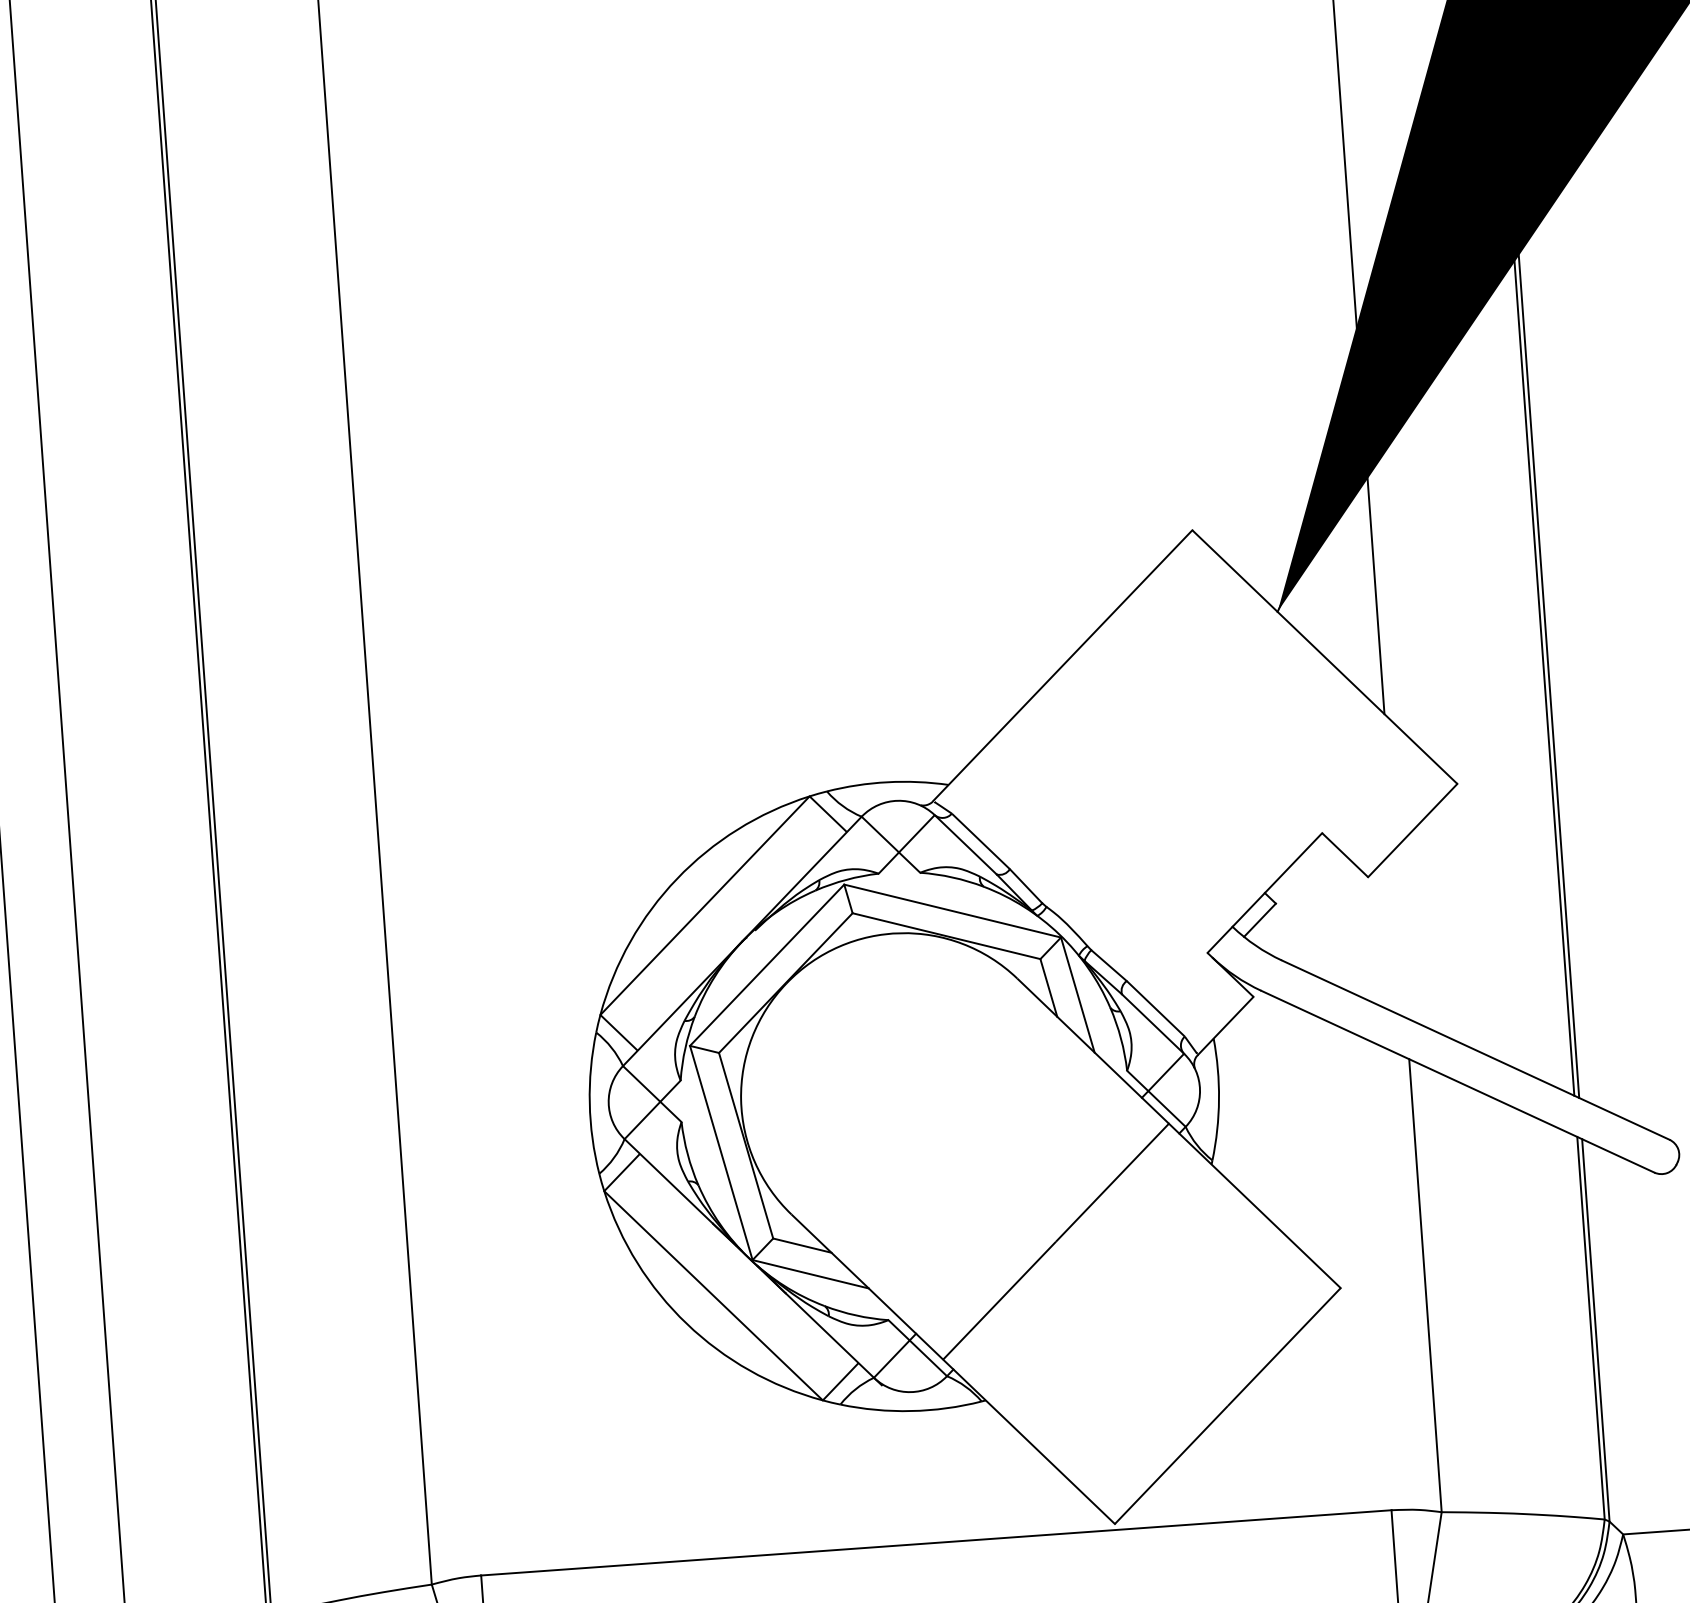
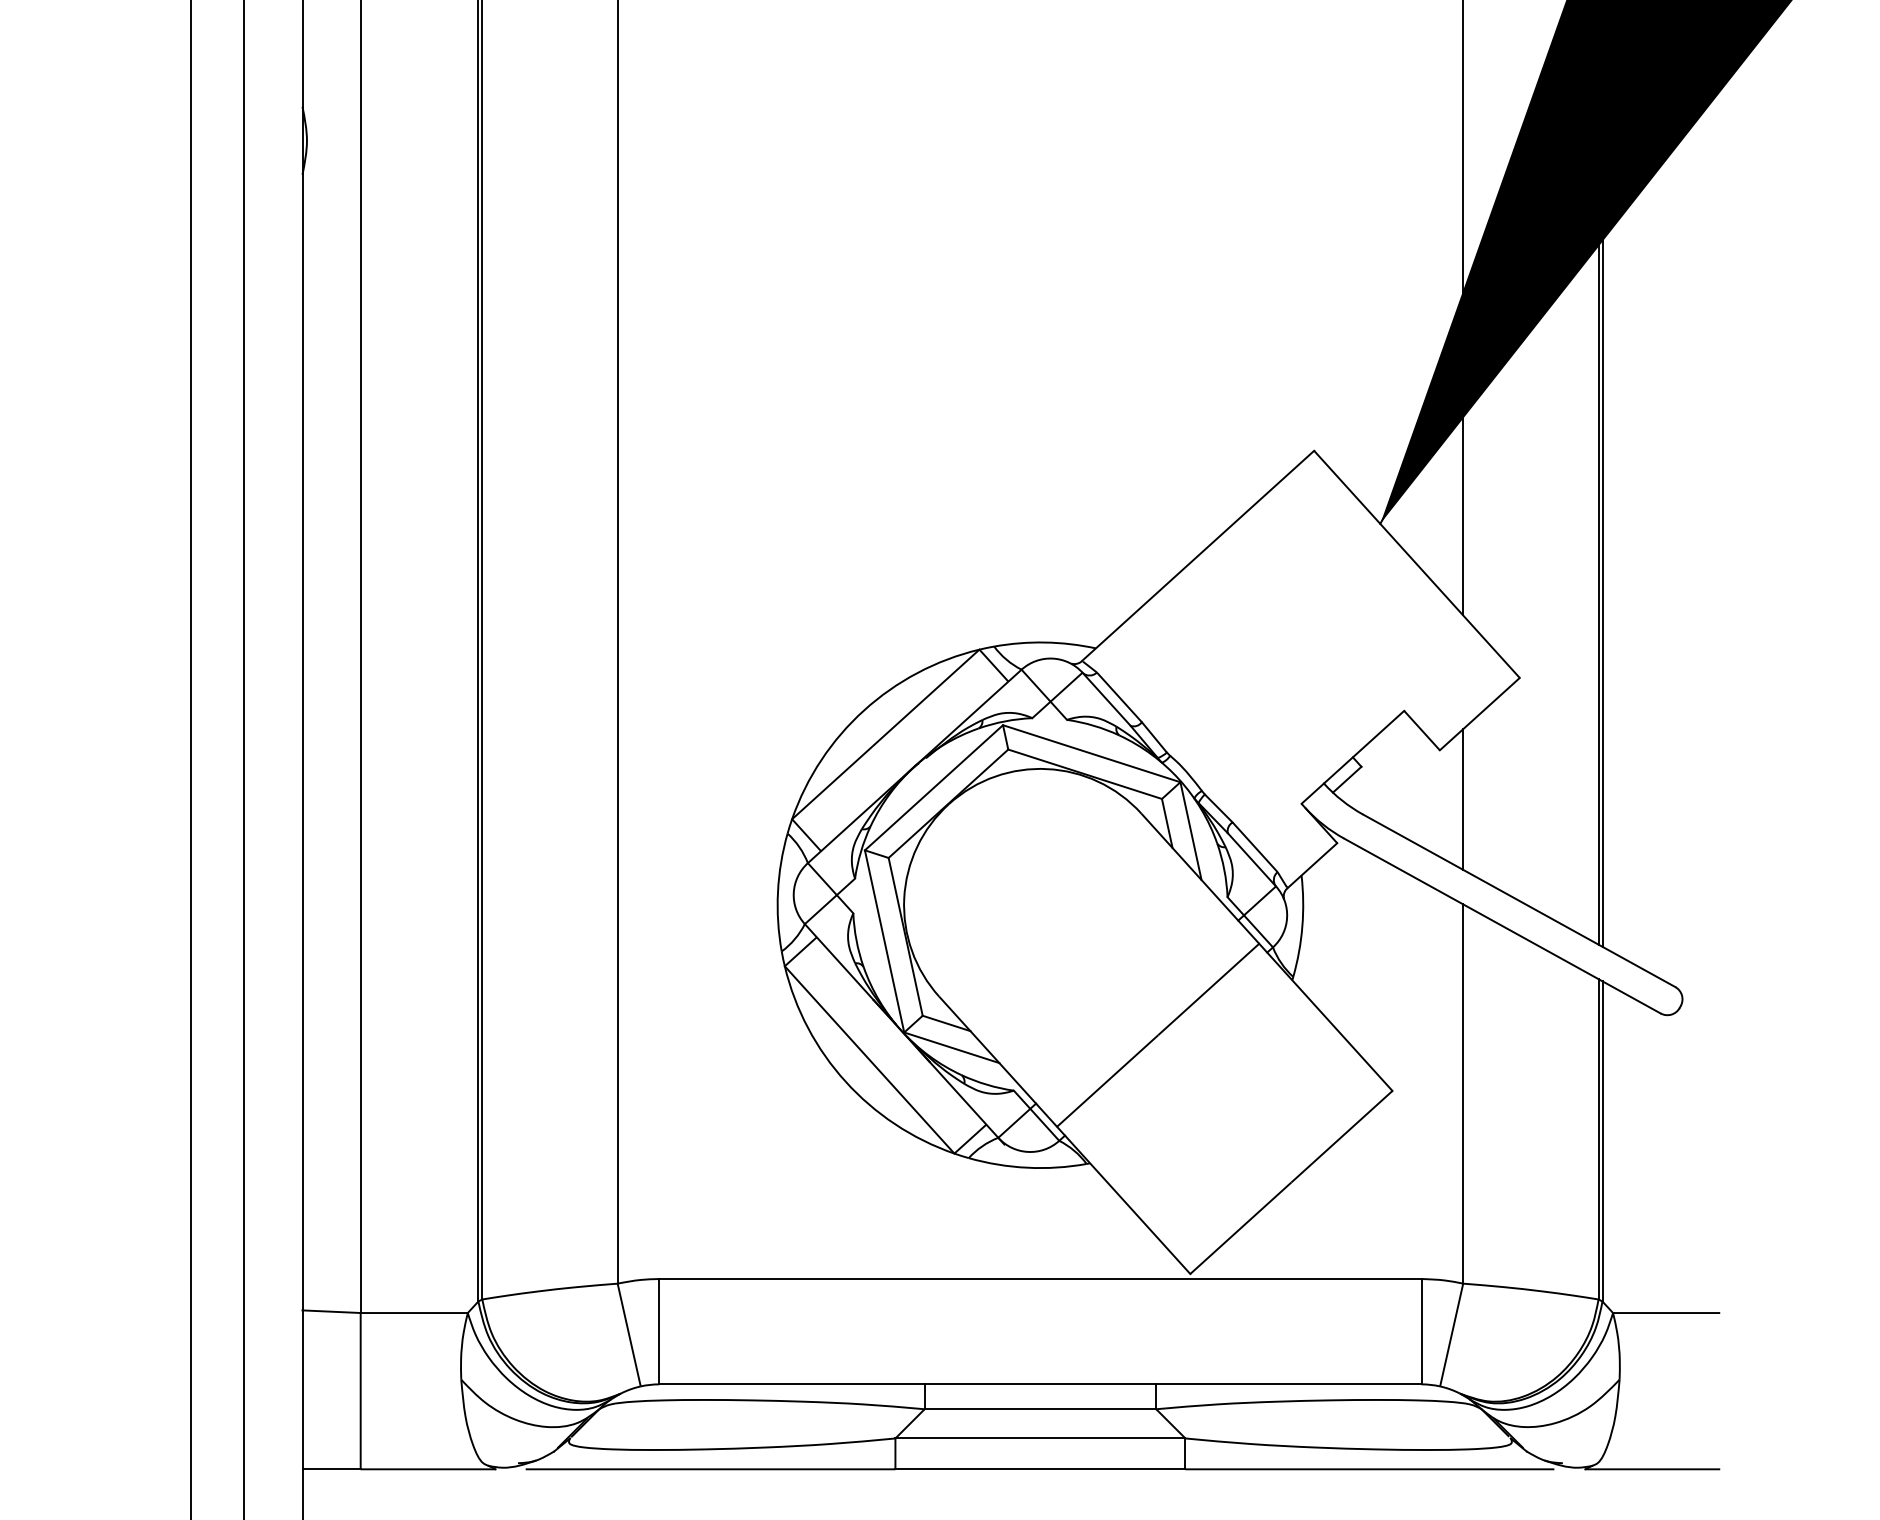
line: (1400, 933) -> (1463, 799), added

